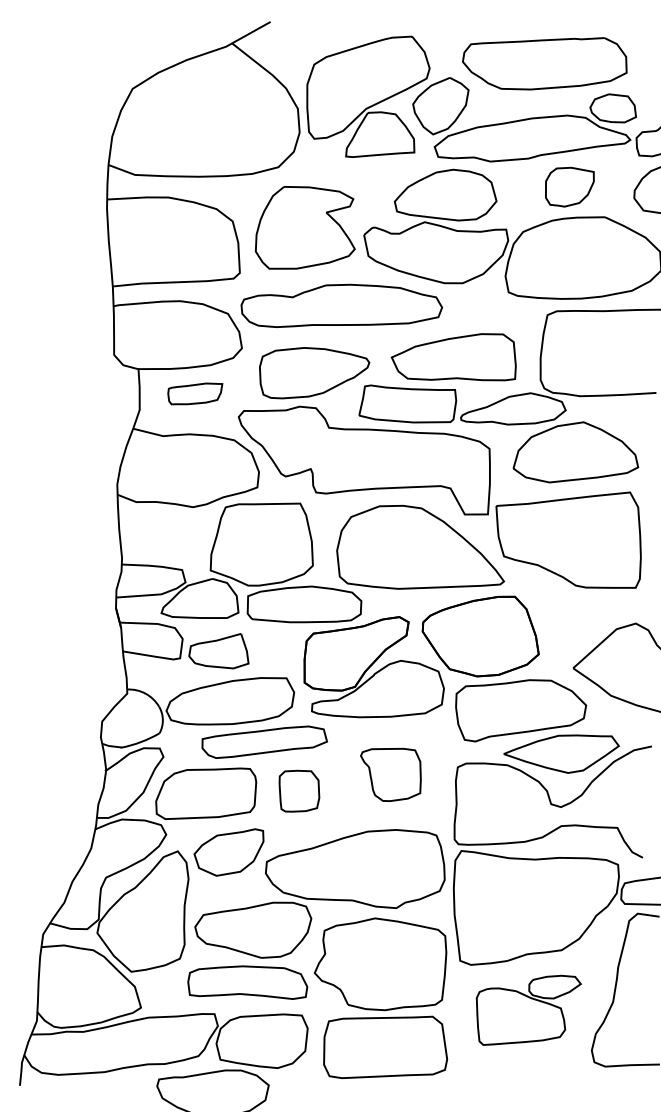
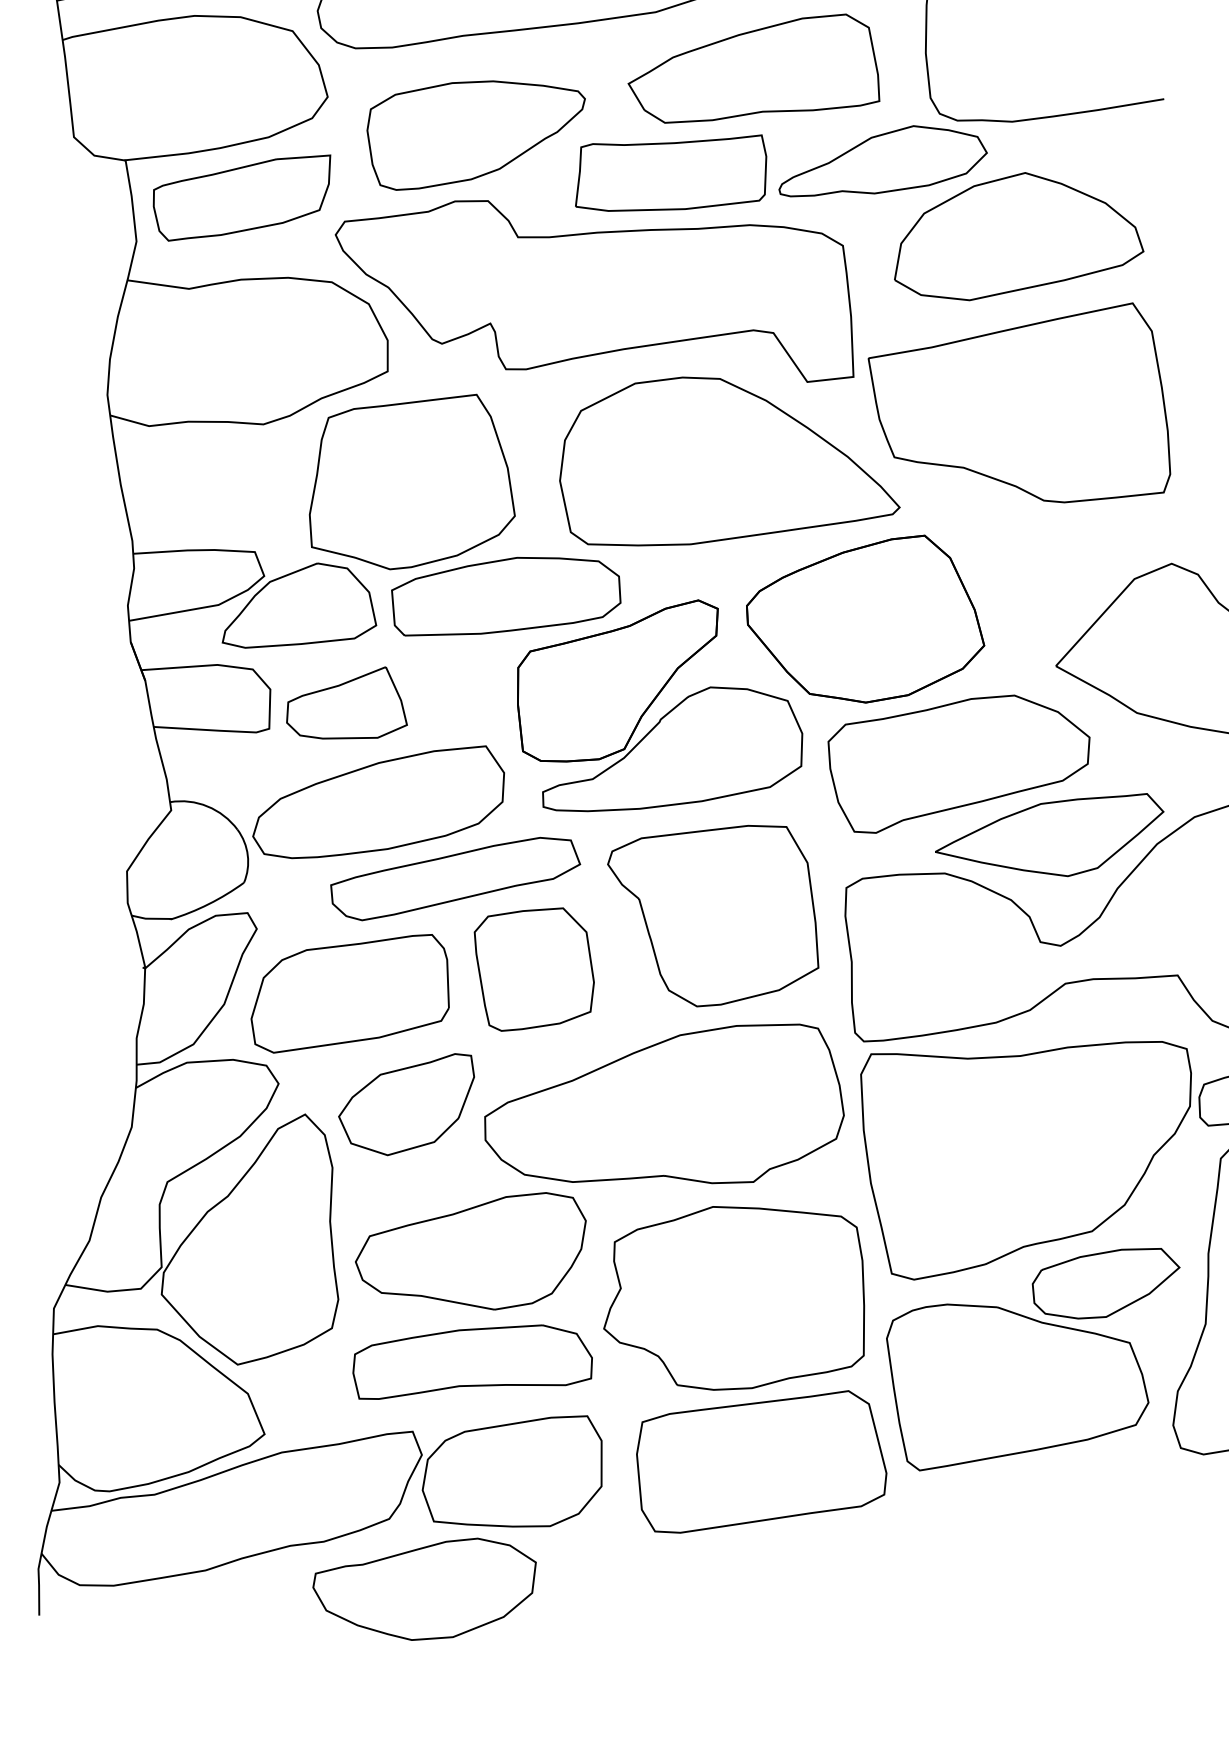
part: (195, 393) -> (244, 196), size x1.67
part: (390, 774) -> (713, 916), size x1.67
part: (299, 791) -> (535, 969), size x1.43
part: (528, 1010) -> (1038, 1358), size x1.43

